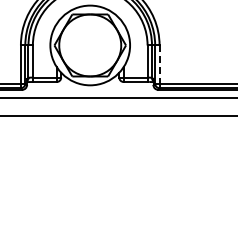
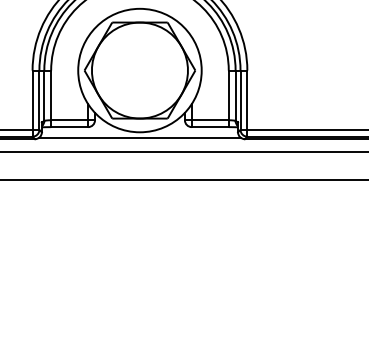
line: (159, 65) -> (247, 101), dashed -> solid
line: (90, 88) -> (140, 137), added

